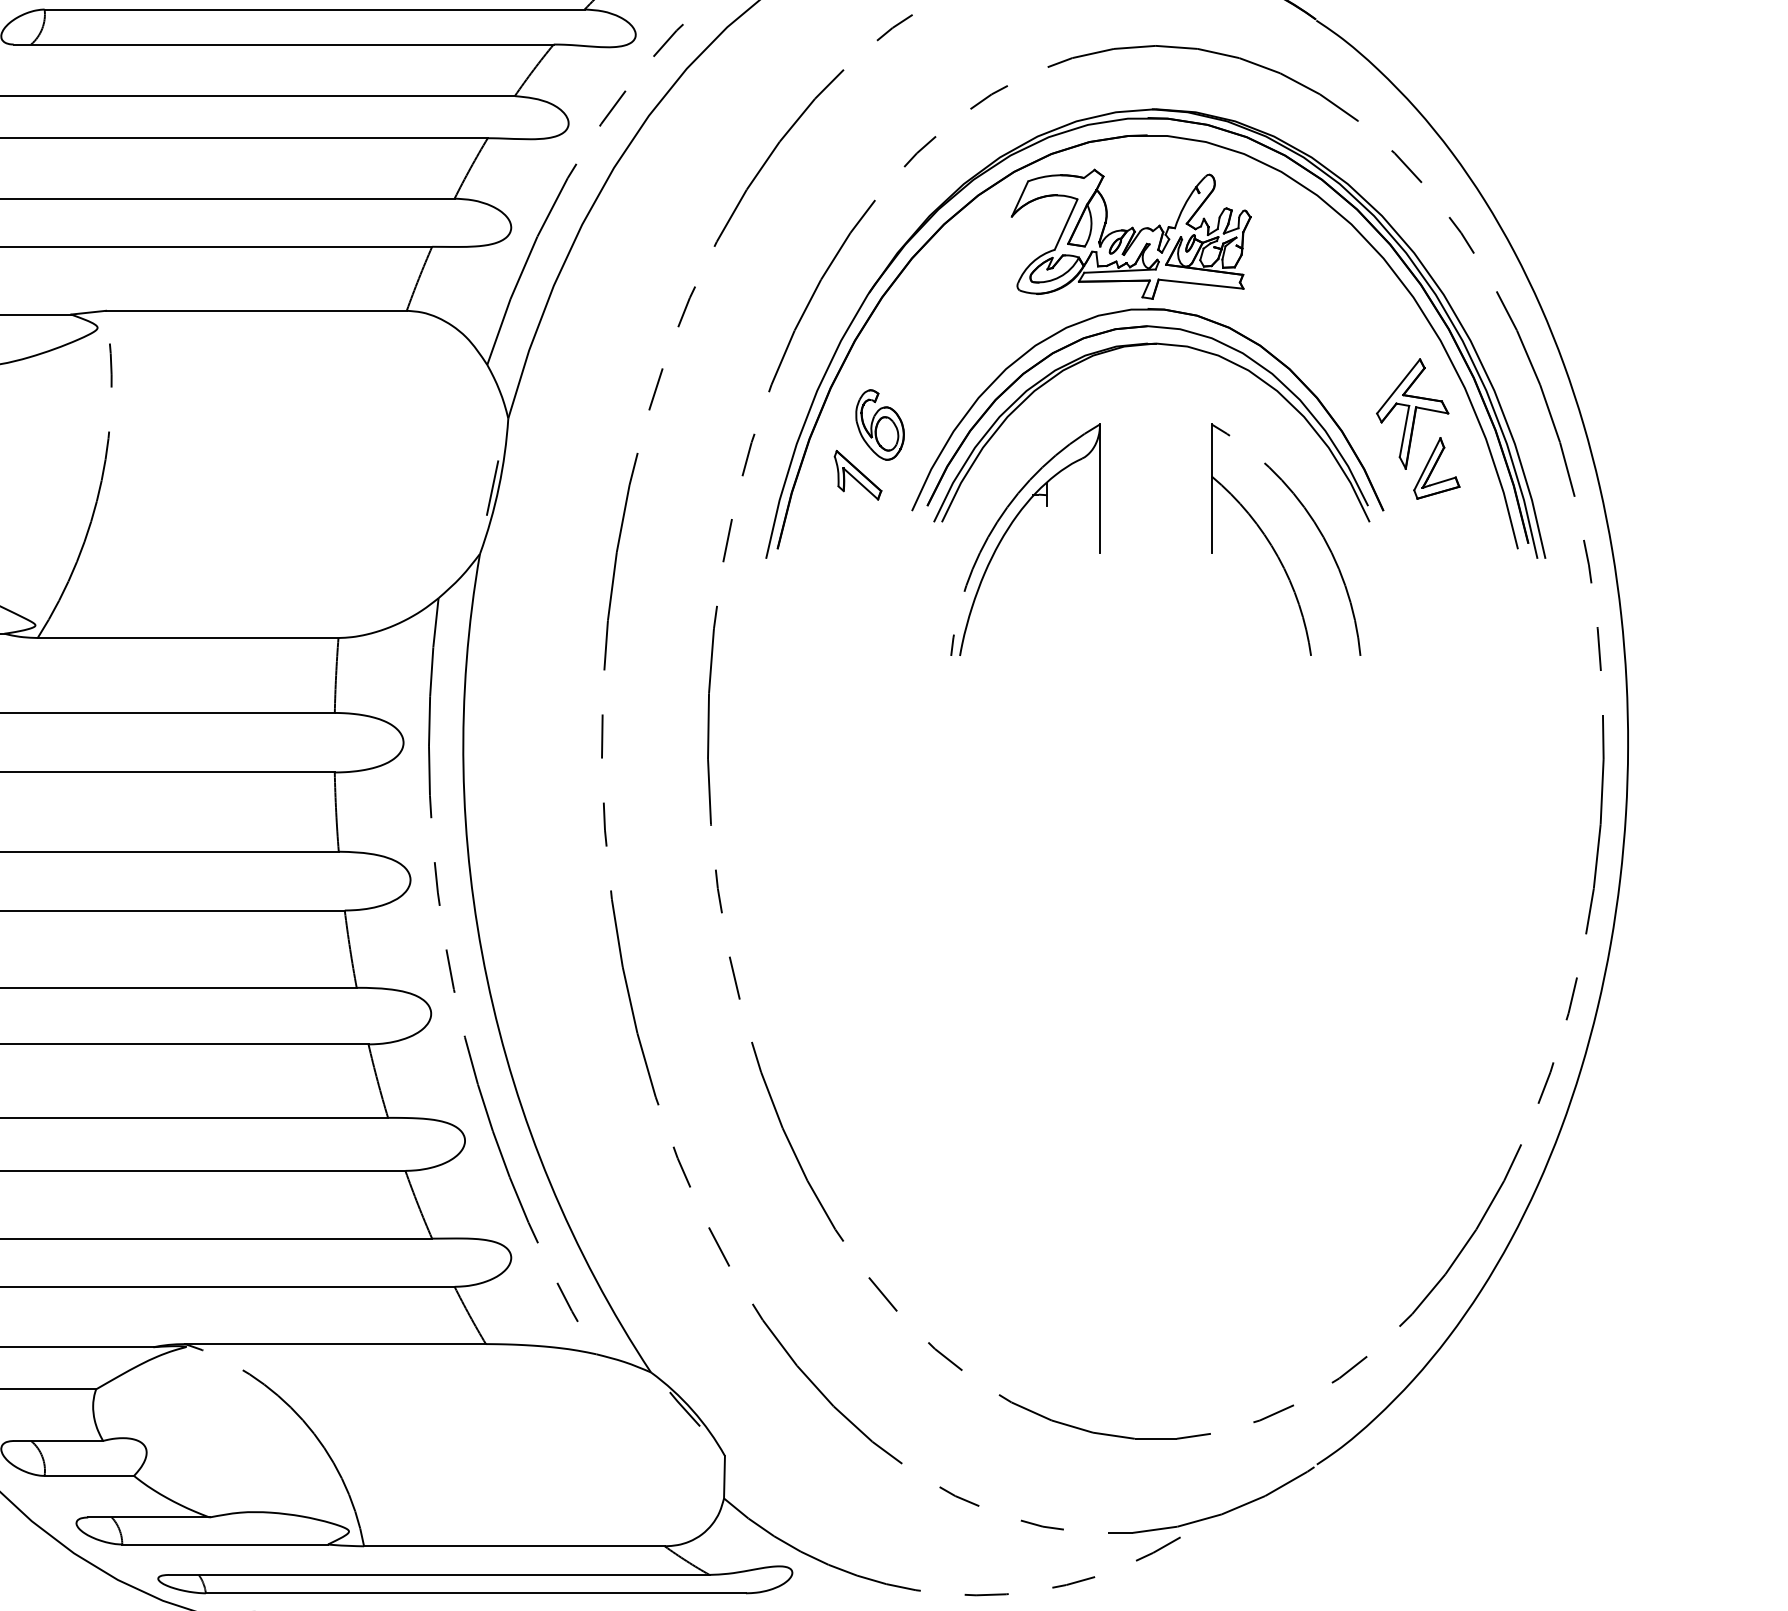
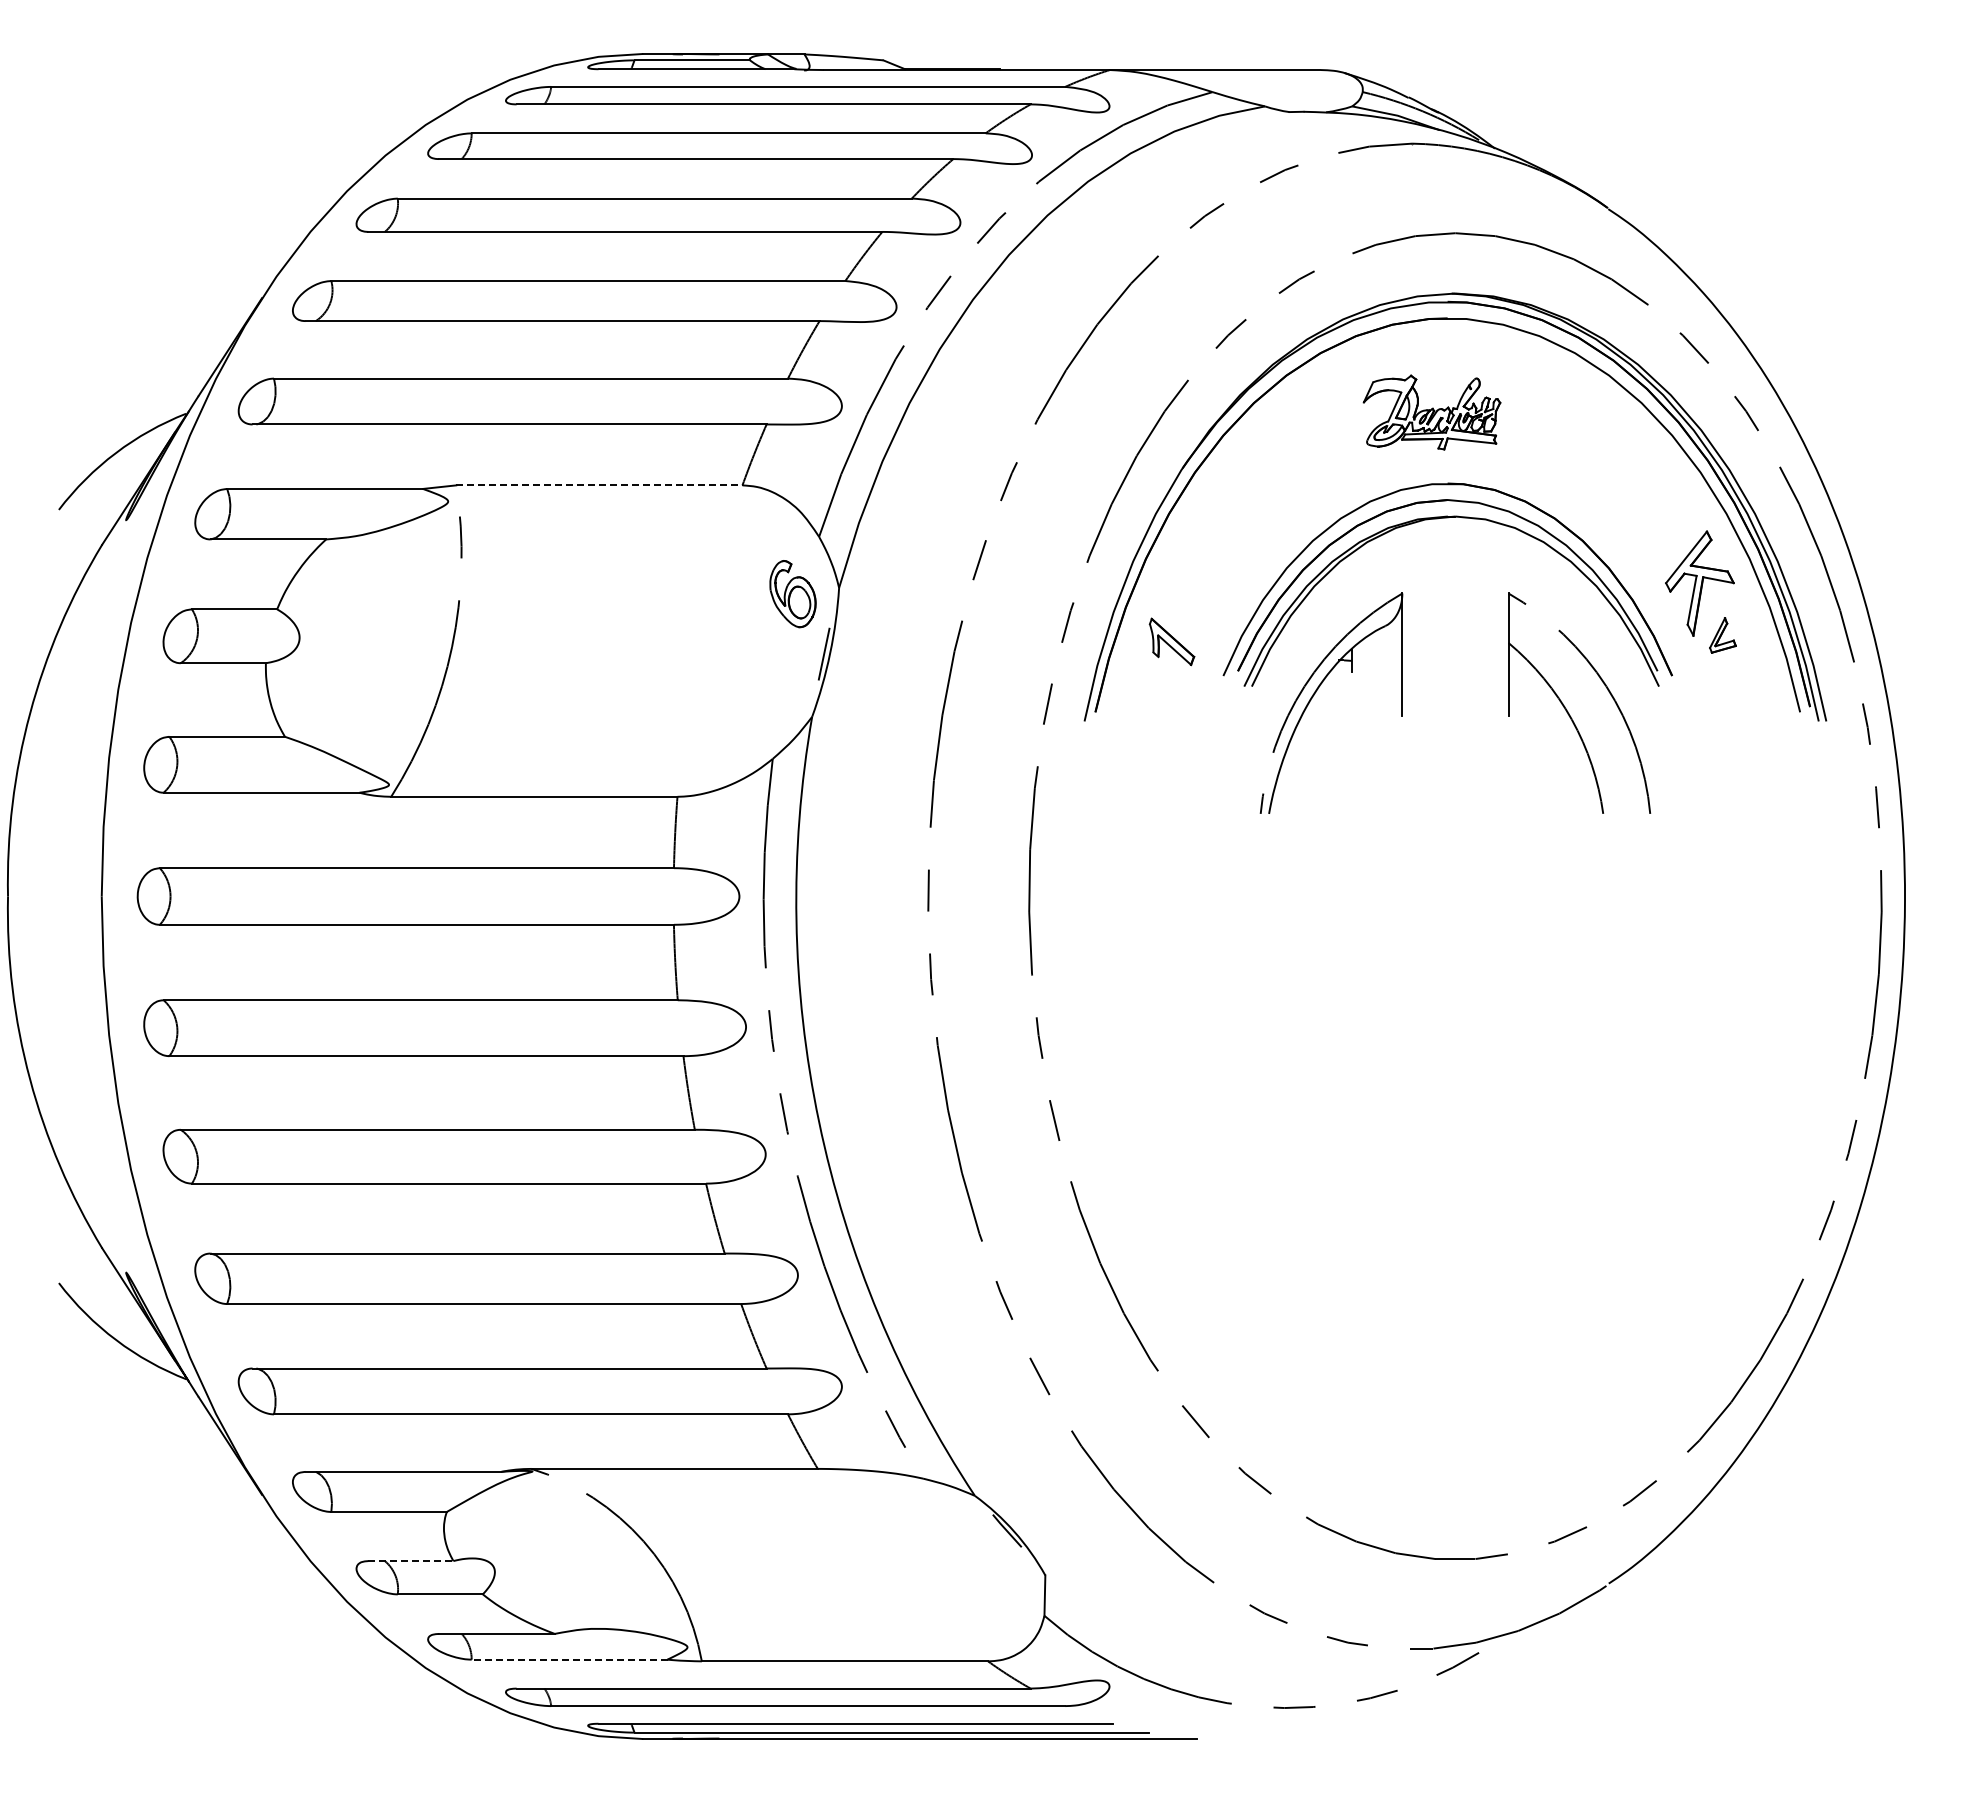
part: (1130, 234) -> (1431, 412), size x0.6
line: (256, 310) -> (599, 485), solid -> dashed
part: (879, 425) -> (792, 594), moved
part: (1436, 468) -> (1722, 635), size x0.6
line: (57, 1441) -> (410, 1561), solid -> dashed
line: (225, 1544) -> (569, 1659), solid -> dashed

